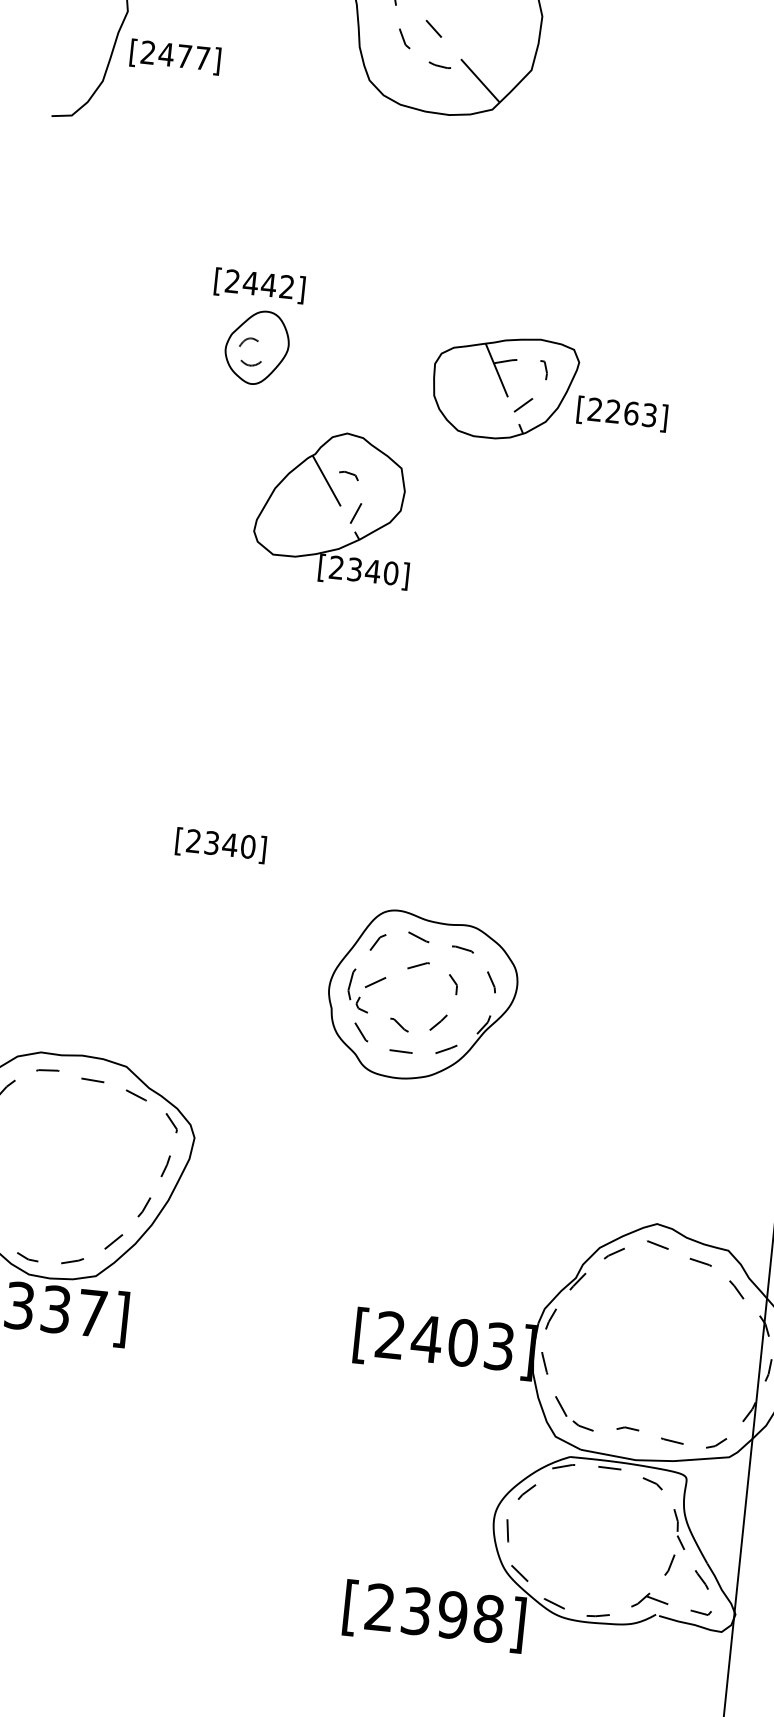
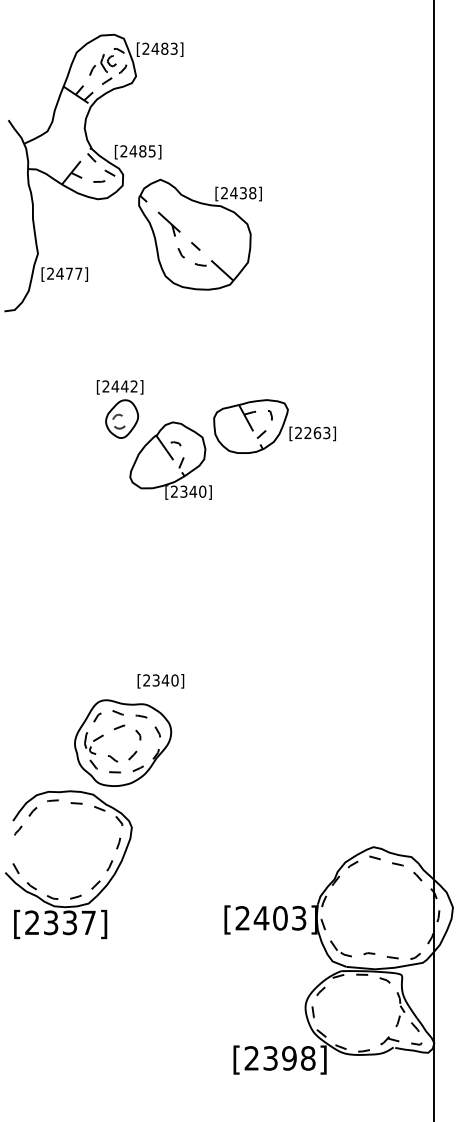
part: (335, 506) -> (170, 460), moved
text: (220, 845) -> (160, 681), moved
part: (423, 995) -> (123, 742), moved

